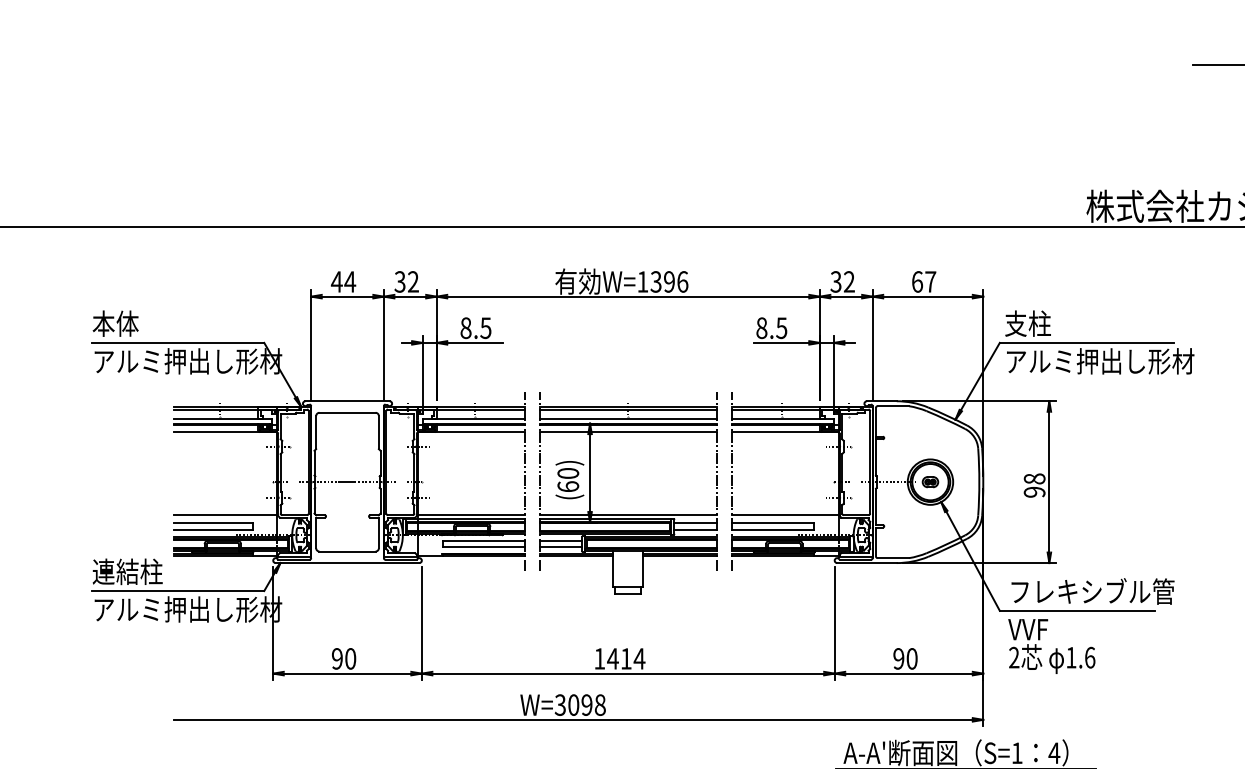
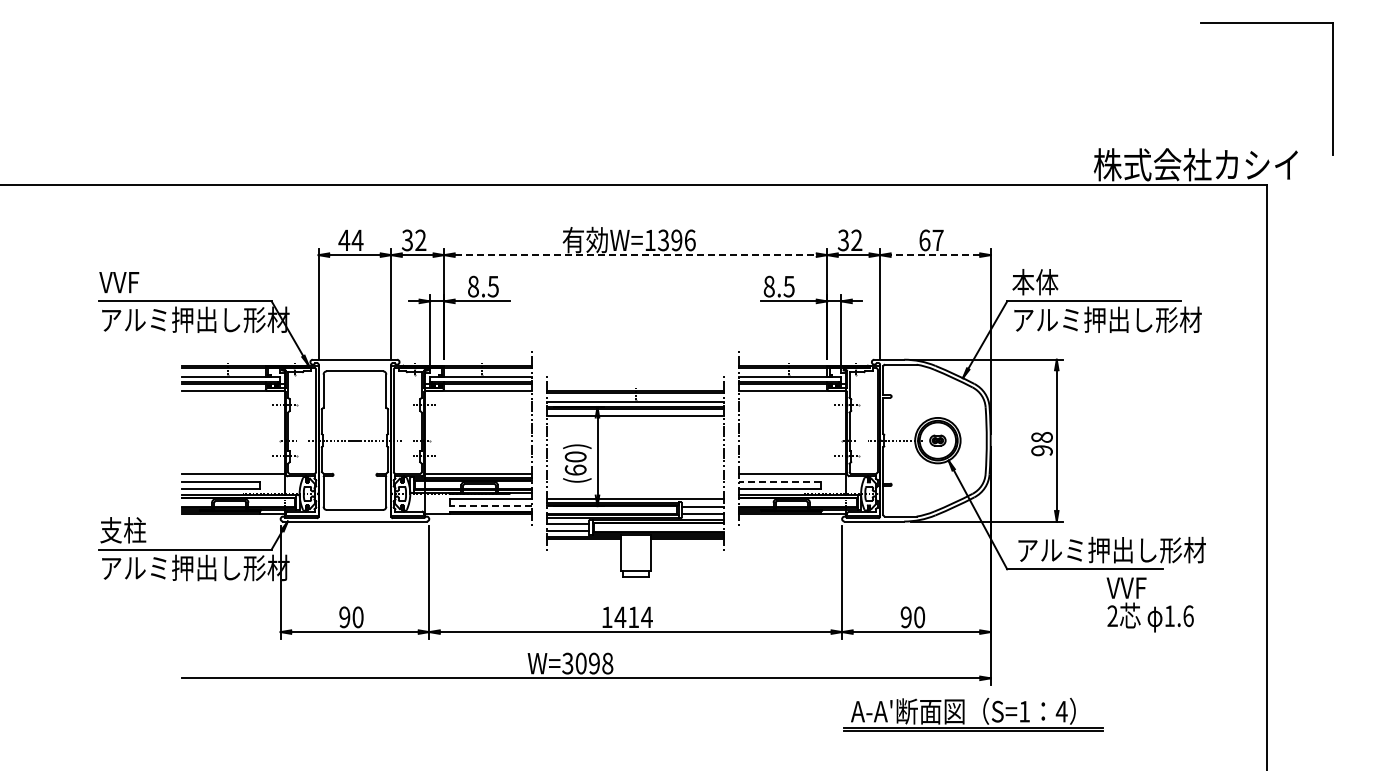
line: (628, 297) -> (635, 255), solid -> dashed
line: (928, 297) -> (935, 255), solid -> dashed
text: (1028, 323) -> (1035, 281), 支柱 -> 本体
text: (115, 324) -> (122, 282), 本体 -> VVF
part: (628, 515) -> (635, 498), moved
line: (772, 523) -> (779, 481), solid -> dashed
line: (483, 547) -> (490, 505), solid -> dashed
text: (128, 572) -> (135, 530), 連結柱 -> 支柱
text: (1104, 591) -> (1111, 549), フレキシブル管 -> アルミ押出し形材
text: (1051, 646) -> (1149, 604), moved

